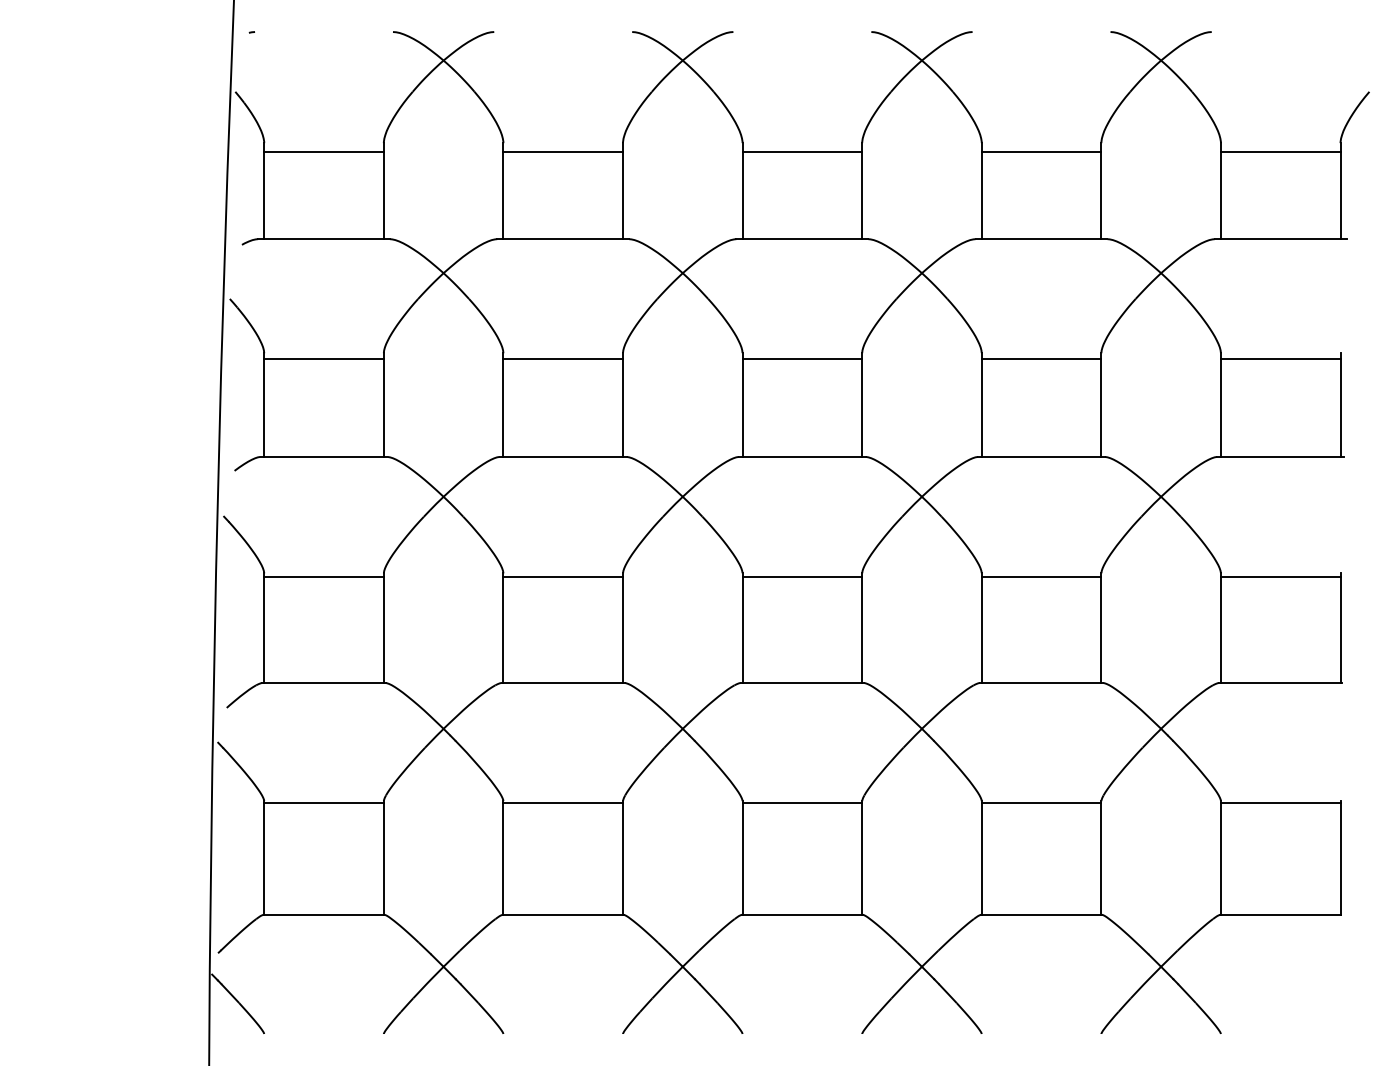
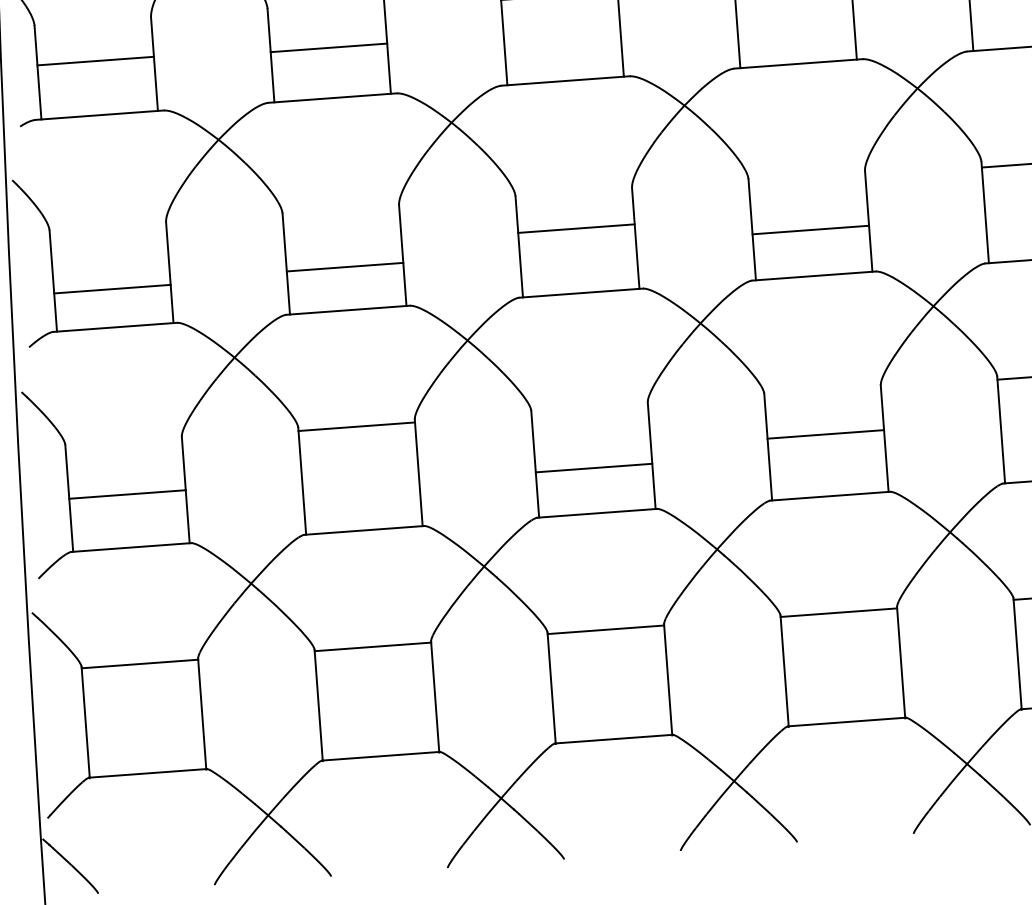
line: (323, 151) -> (95, 61), moved
line: (562, 151) -> (328, 47), moved
line: (323, 358) -> (111, 288), moved
line: (562, 358) -> (344, 266), moved
line: (802, 358) -> (576, 228), moved
line: (1041, 358) -> (810, 229), moved
line: (323, 576) -> (127, 494), moved
line: (802, 576) -> (594, 468), moved
line: (1041, 576) -> (825, 434), moved

